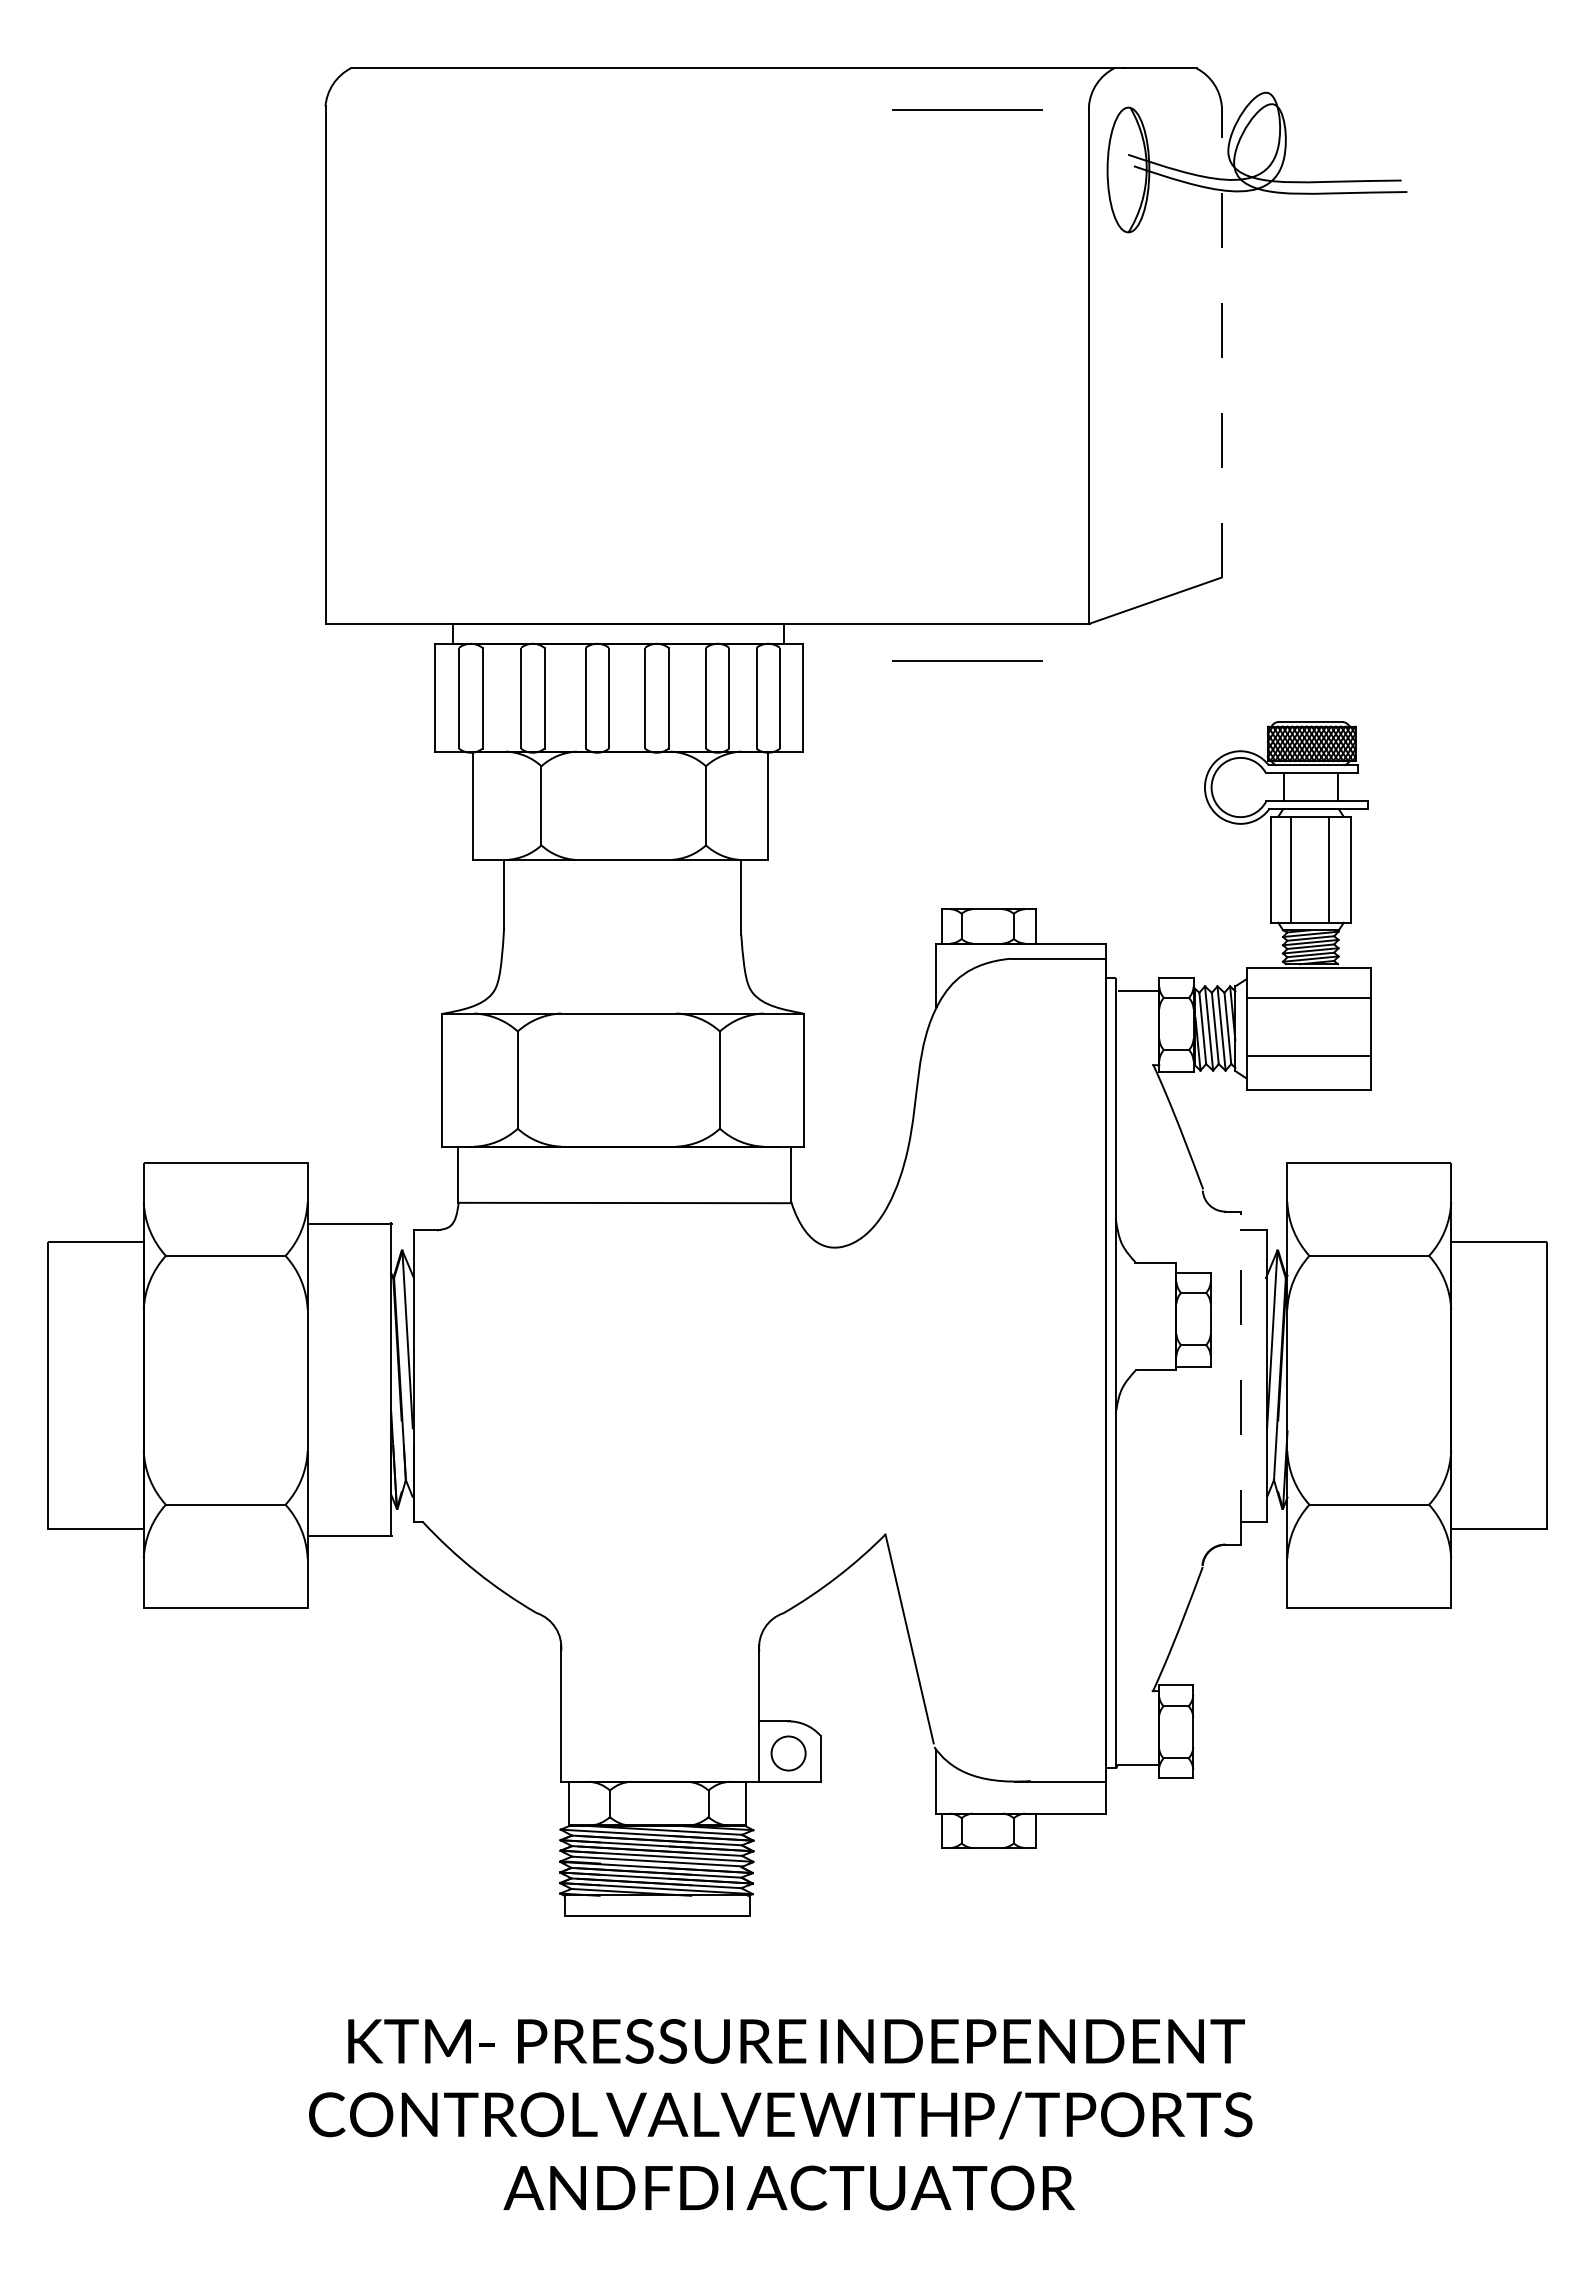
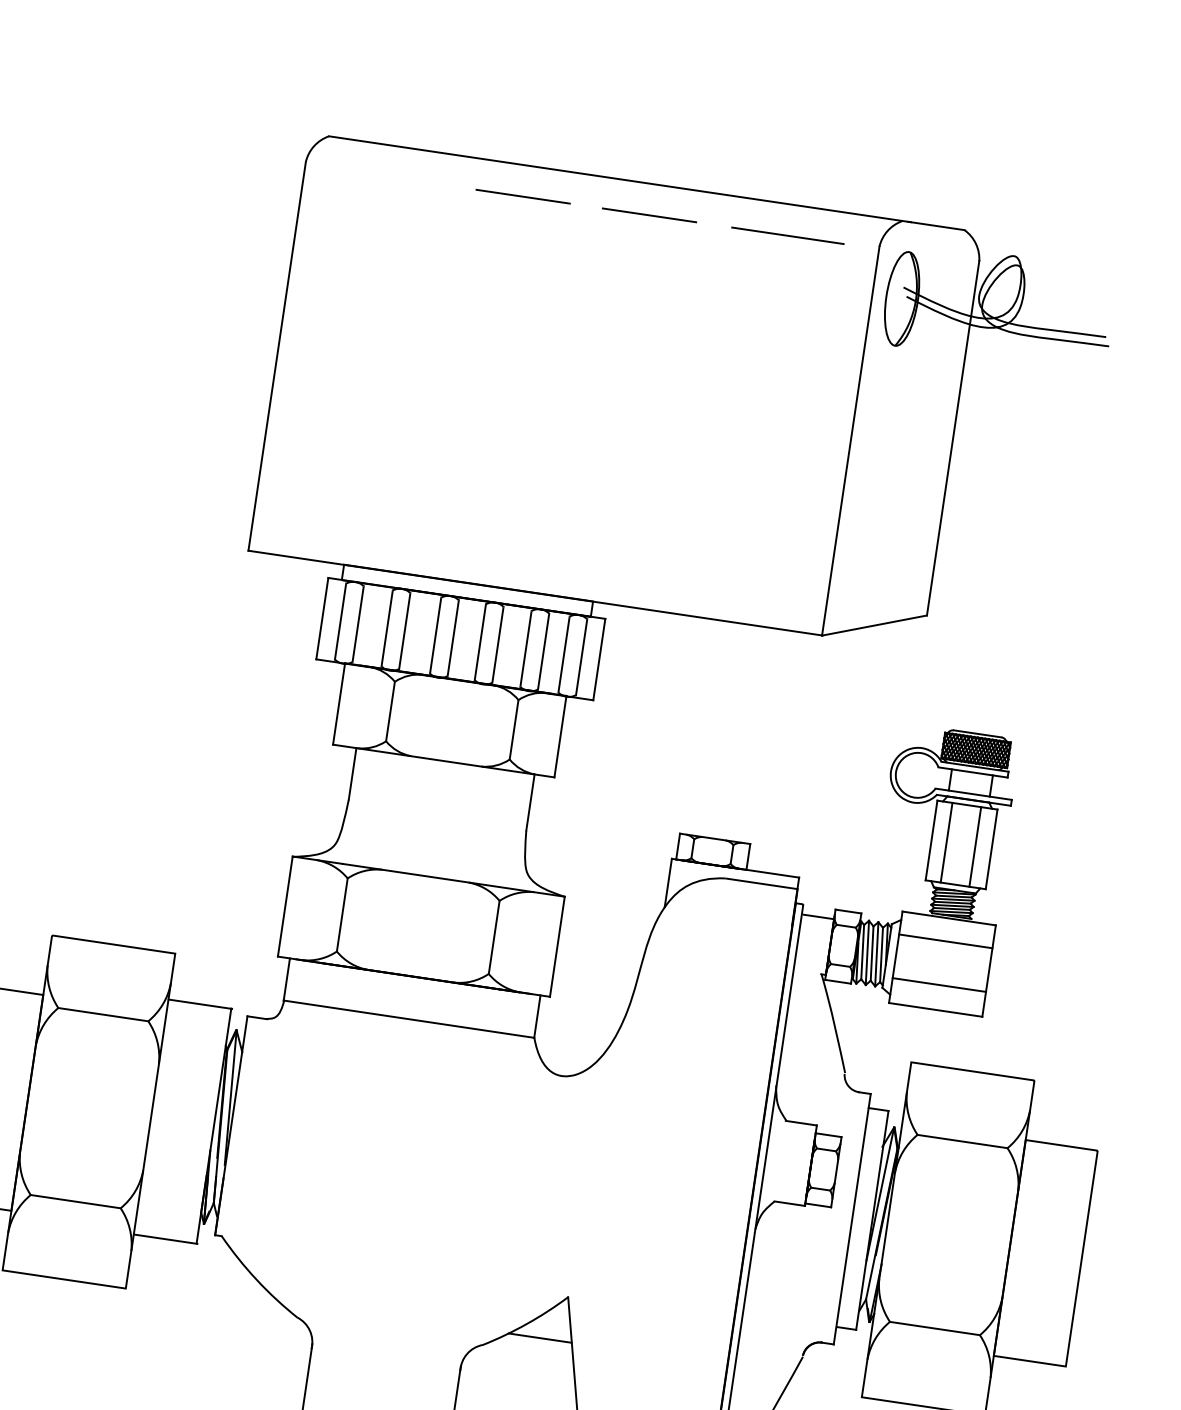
line: (615, 109) -> (523, 196), added
line: (783, 109) -> (649, 215), added
line: (1221, 341) -> (952, 438), dashed -> solid
line: (967, 660) -> (726, 649), removed
line: (1240, 1378) -> (852, 1219), dashed -> solid
line: (857, 1593) -> (540, 1338), added

